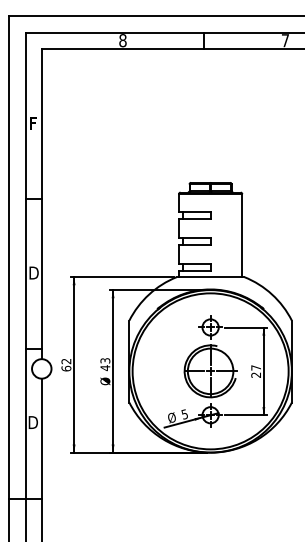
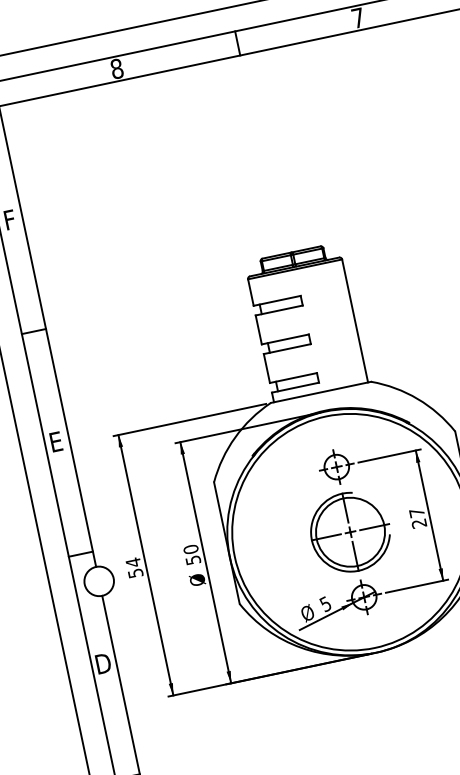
text: (33, 272) -> (56, 440), D -> E
text: (66, 364) -> (134, 567), 62 -> 54
text: (105, 364) -> (192, 554), 43 -> 50

